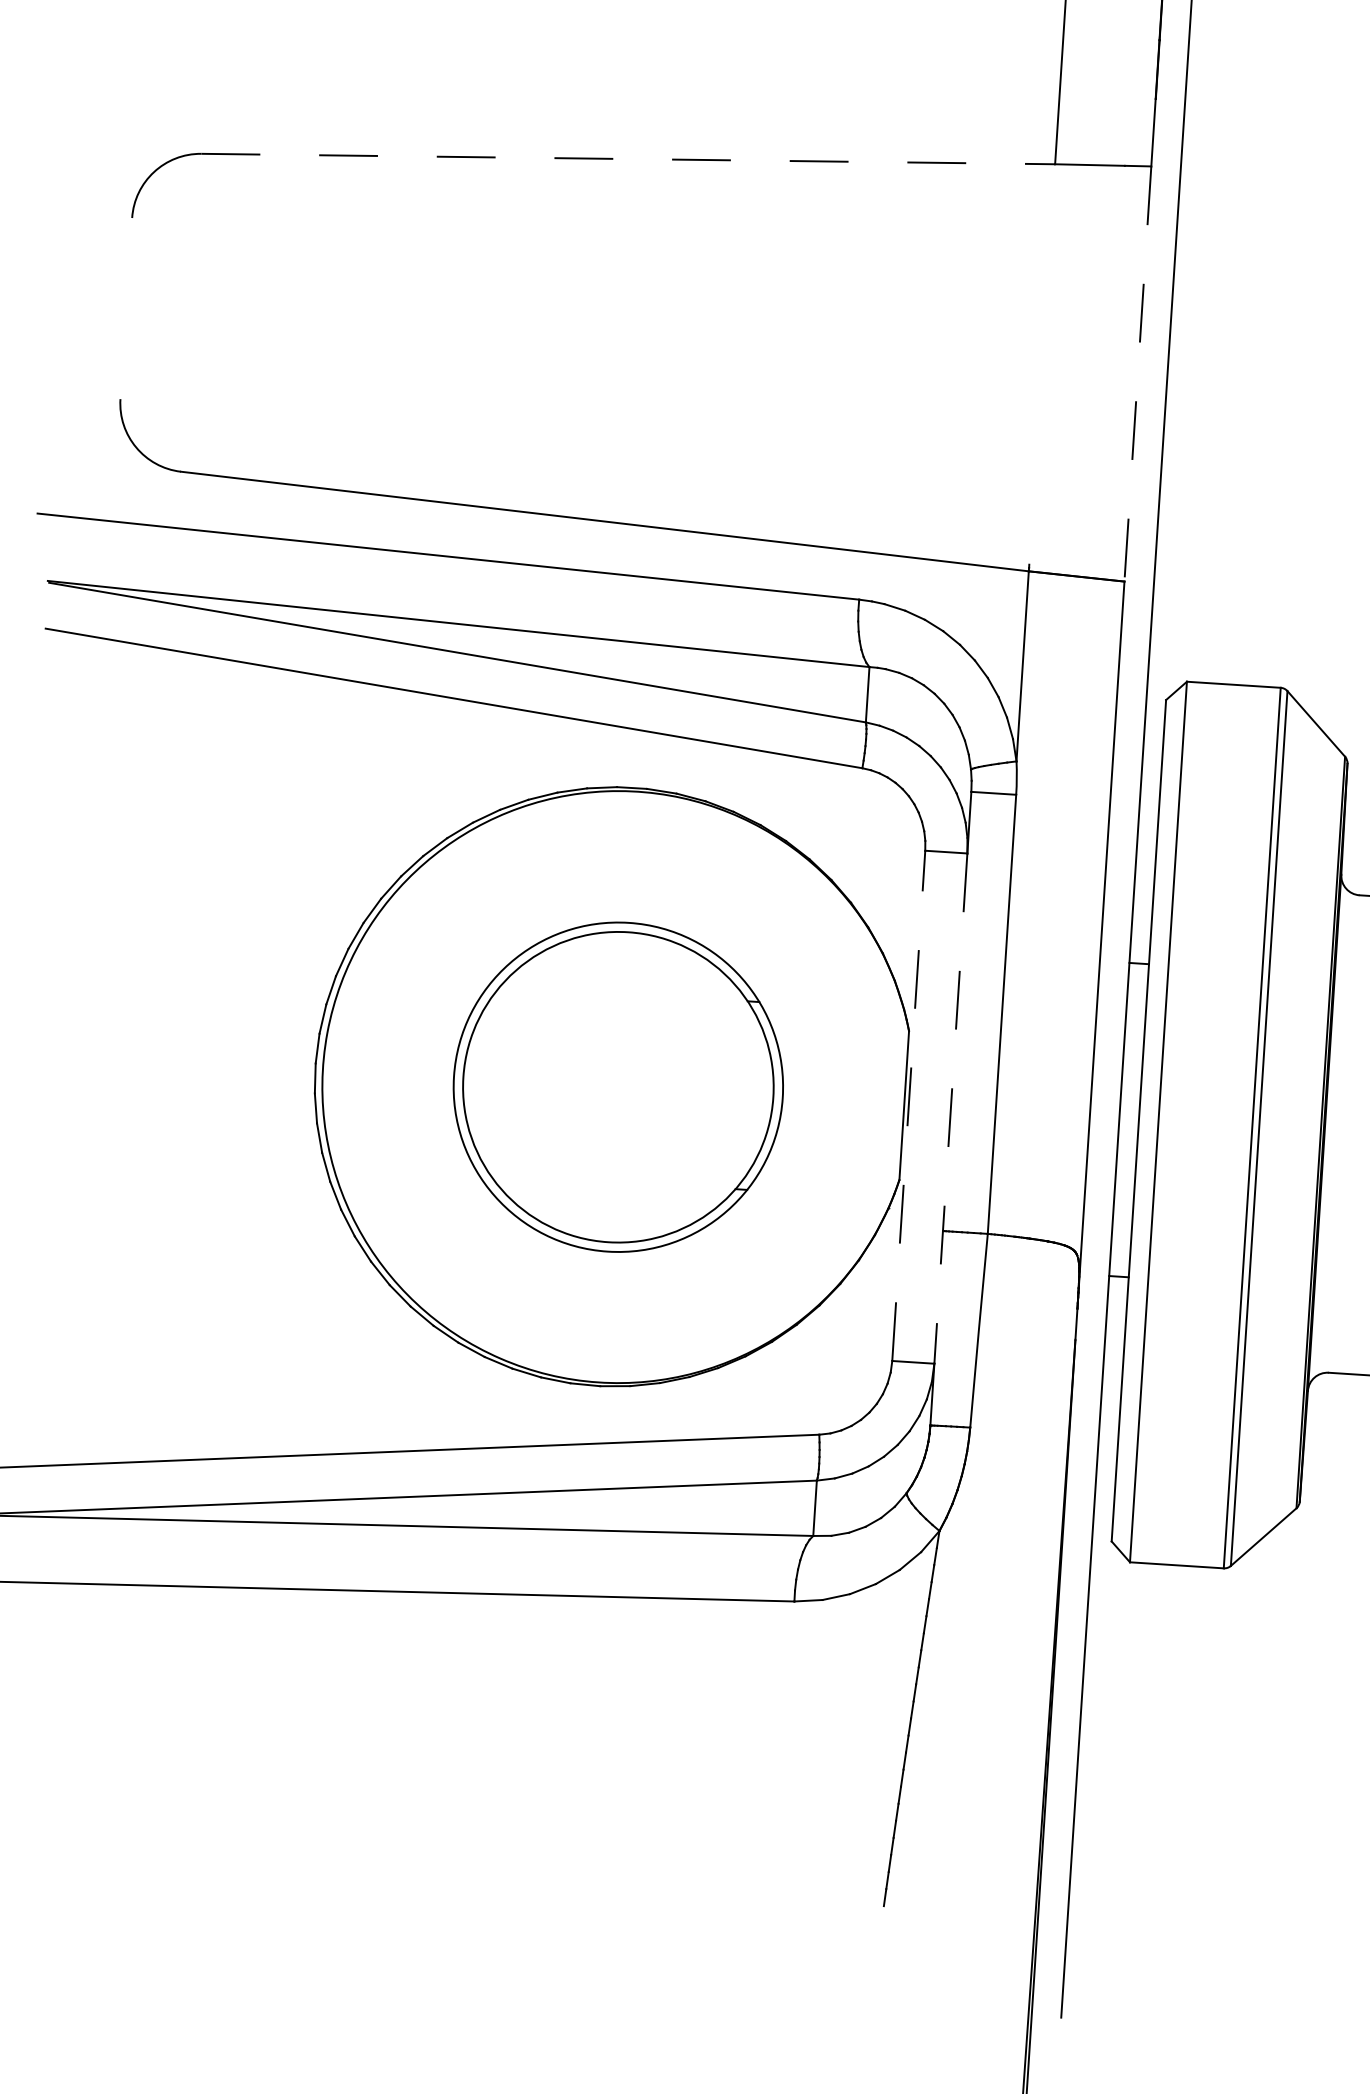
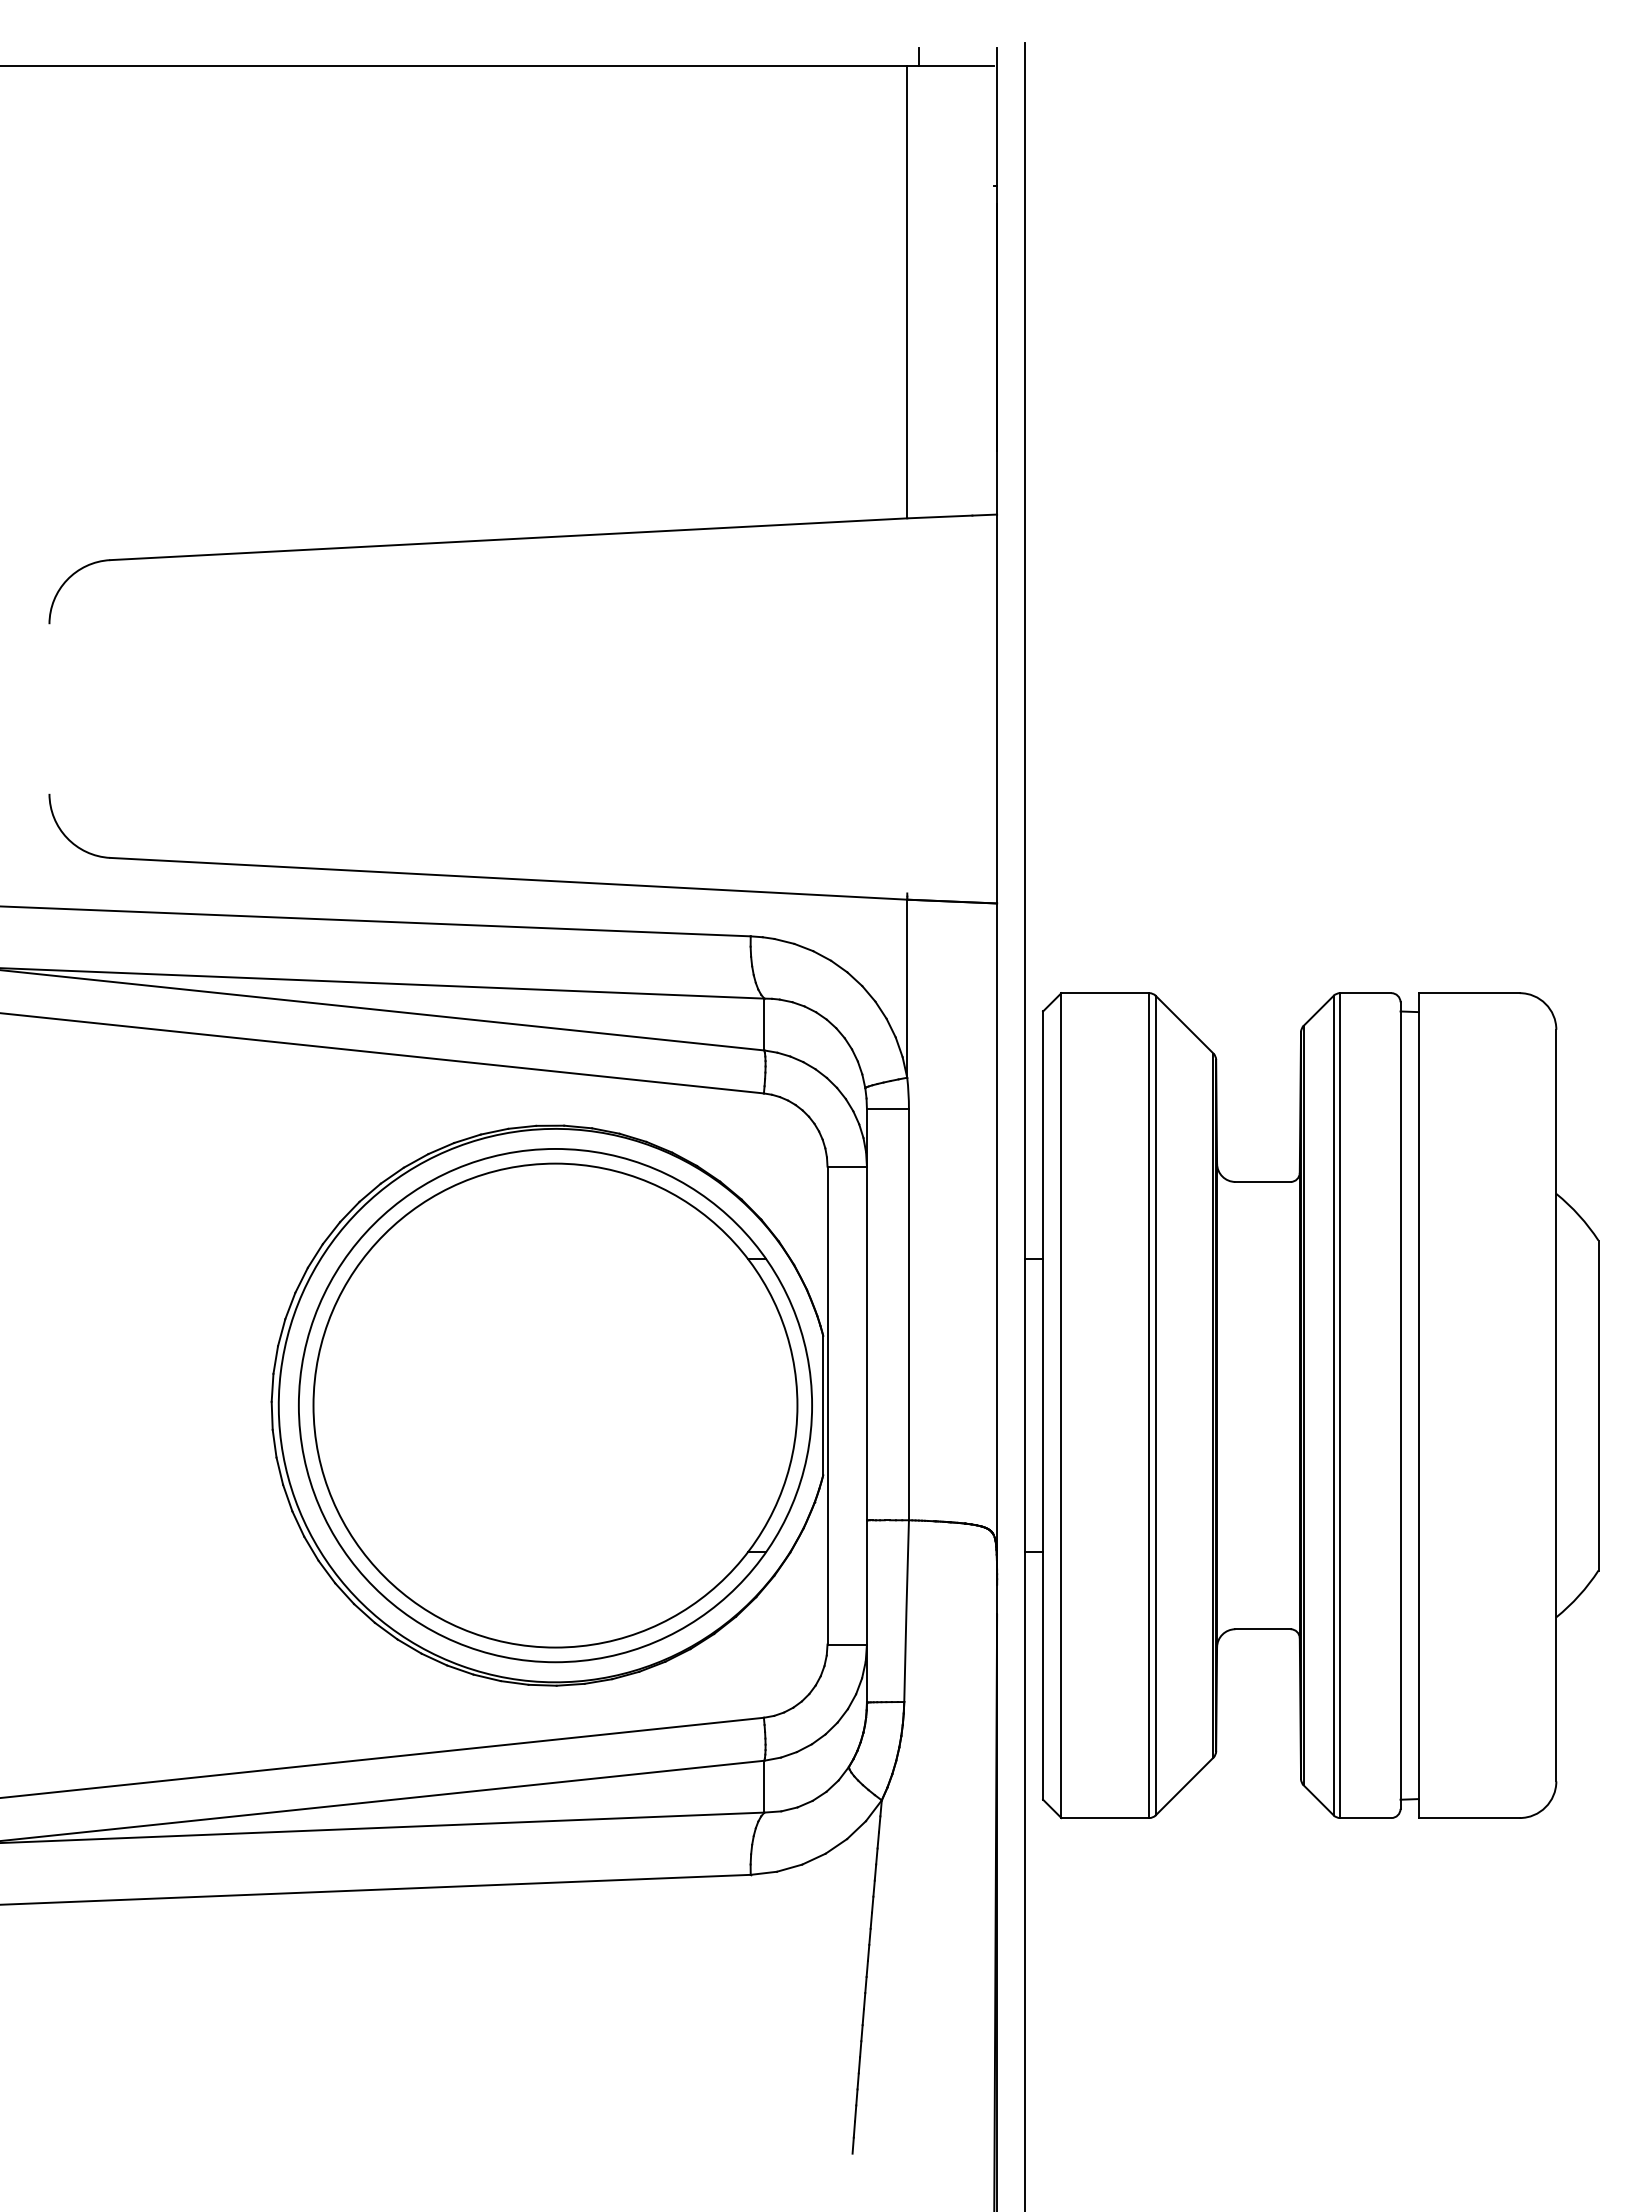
line: (629, 159) -> (509, 539), dashed -> solid
line: (1138, 374) -> (997, 709), dashed -> solid
part: (618, 1086) -> (555, 1405), size x1.67
line: (908, 1105) -> (827, 1405), dashed -> solid
line: (950, 1108) -> (866, 1405), dashed -> solid

